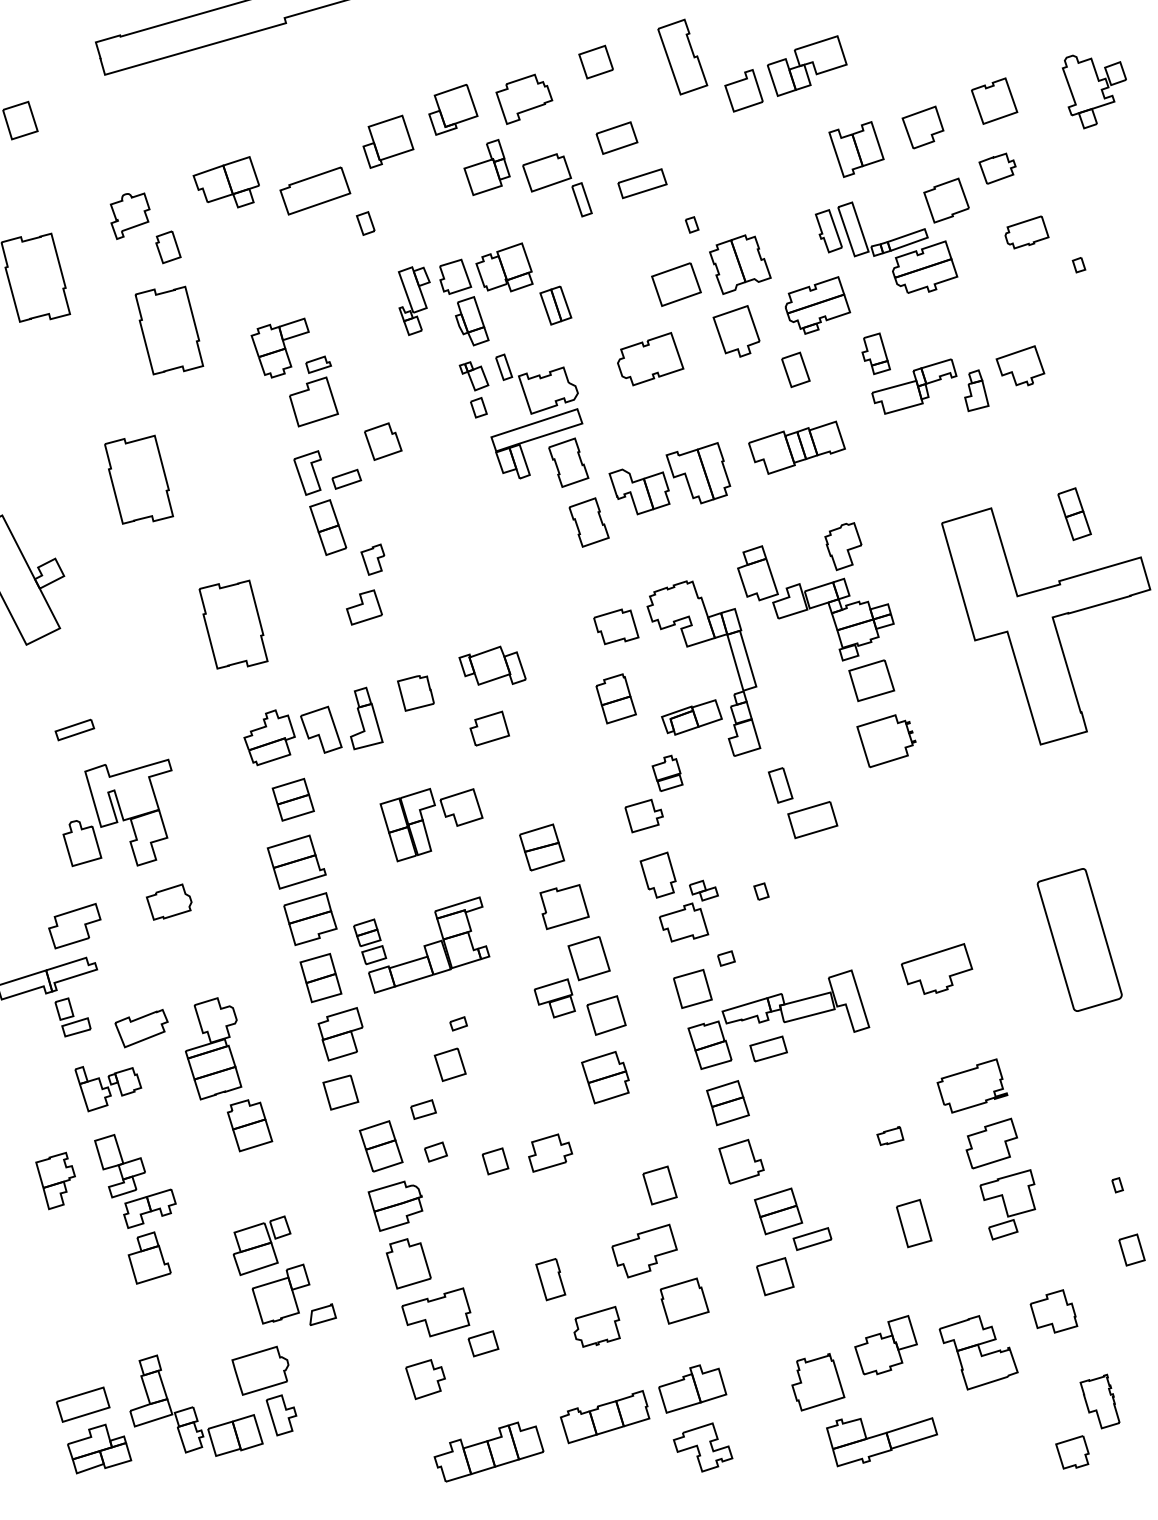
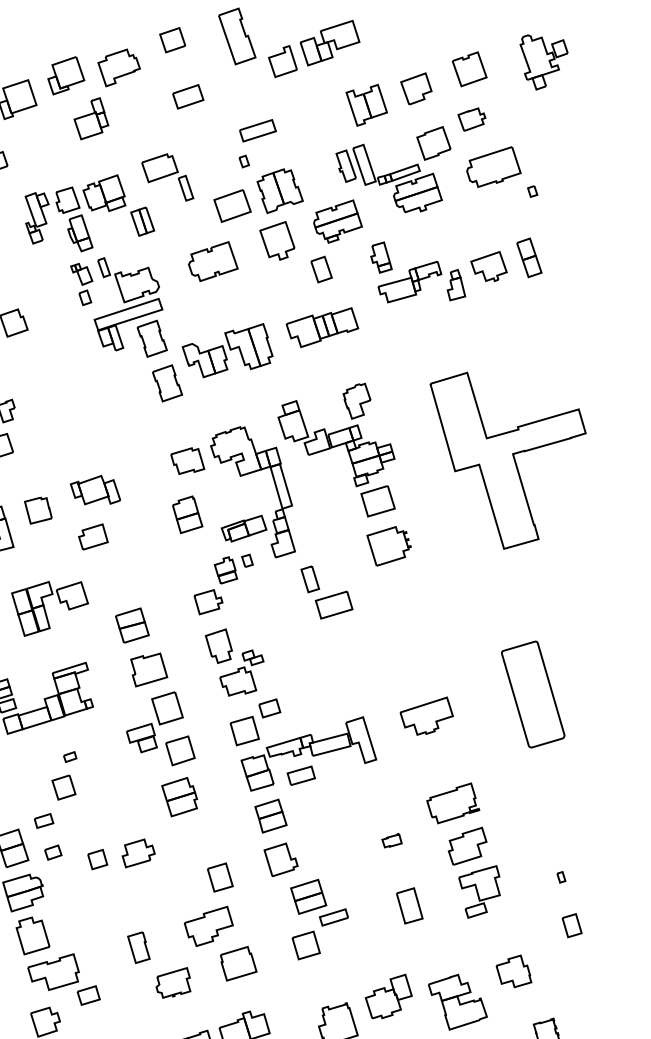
part: (642, 183) -> (257, 130), moved
part: (557, 185) -> (167, 177), moved
part: (1026, 232) -> (493, 167), size x1.67
part: (1074, 514) -> (529, 258), moved
part: (761, 891) -> (247, 560), moved
part: (726, 958) -> (269, 708), size x1.67

